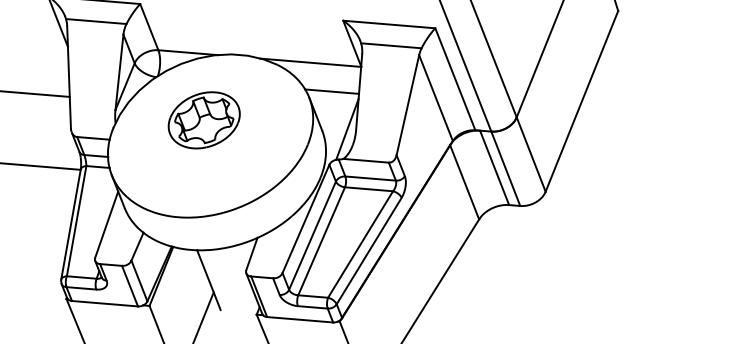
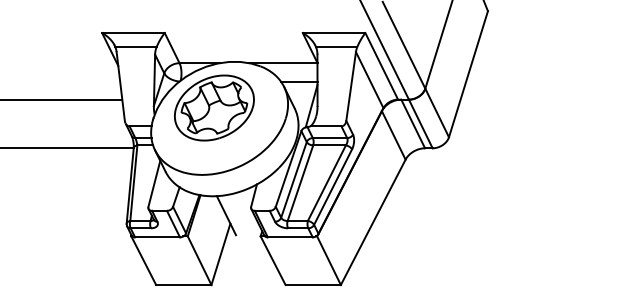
part: (204, 119) -> (214, 107), size x1.67

